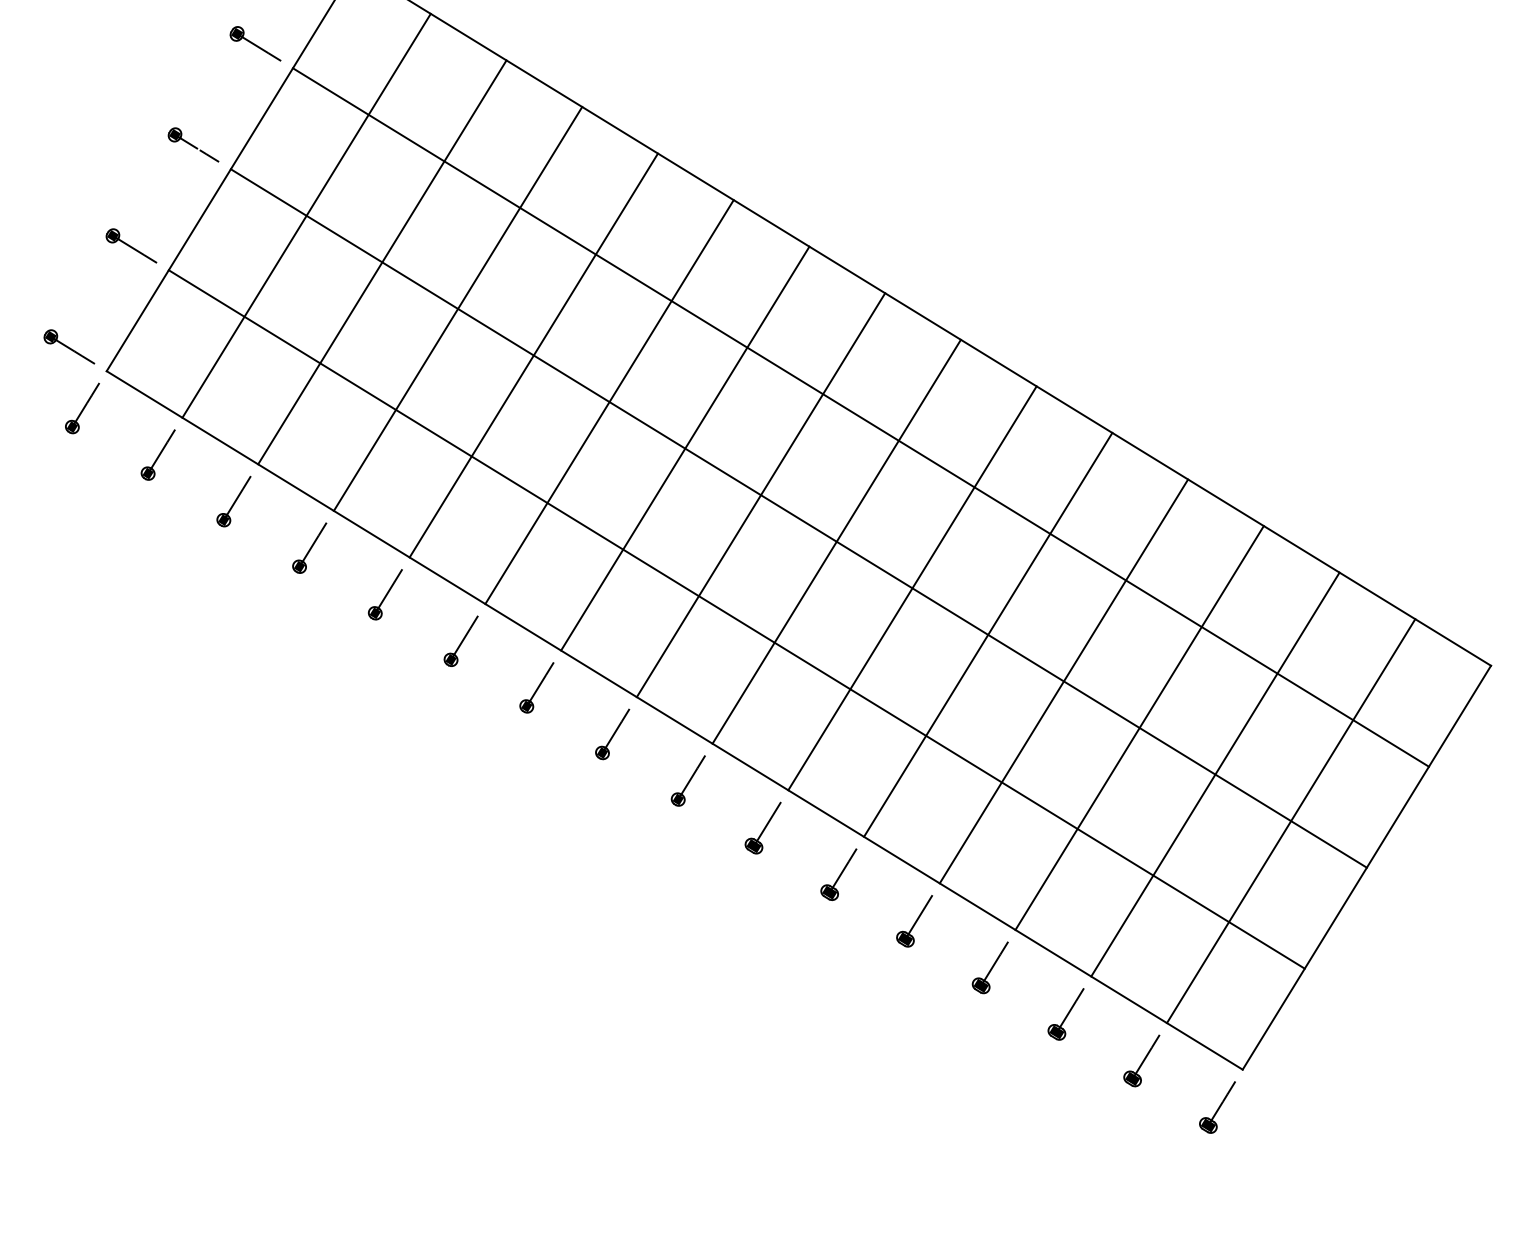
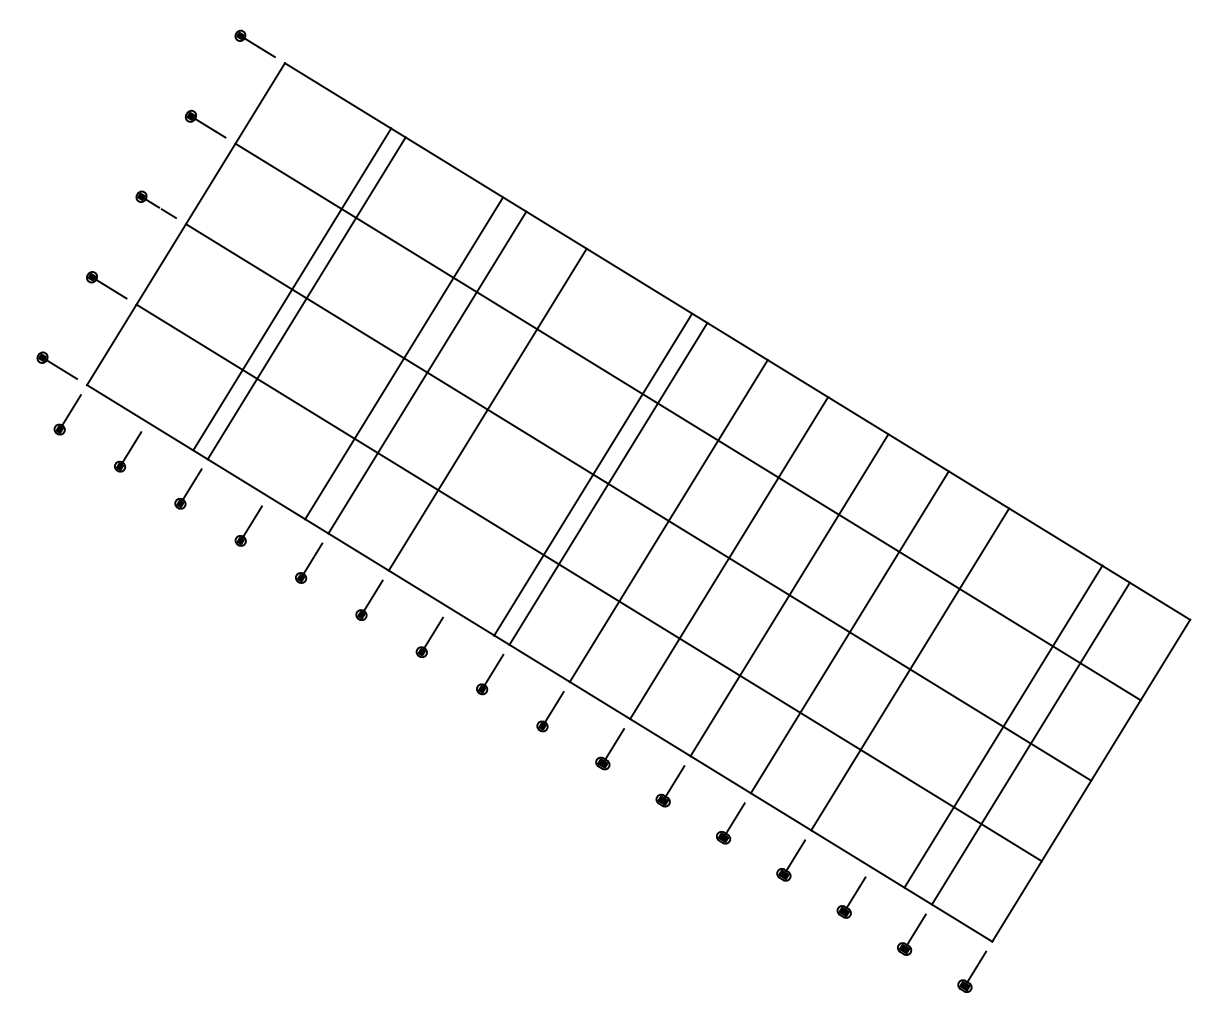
line: (306, 216) -> (292, 289), moved
line: (457, 308) -> (403, 358), moved
line: (685, 448) -> (593, 474), moved
line: (1215, 774) -> (1003, 726), moved

